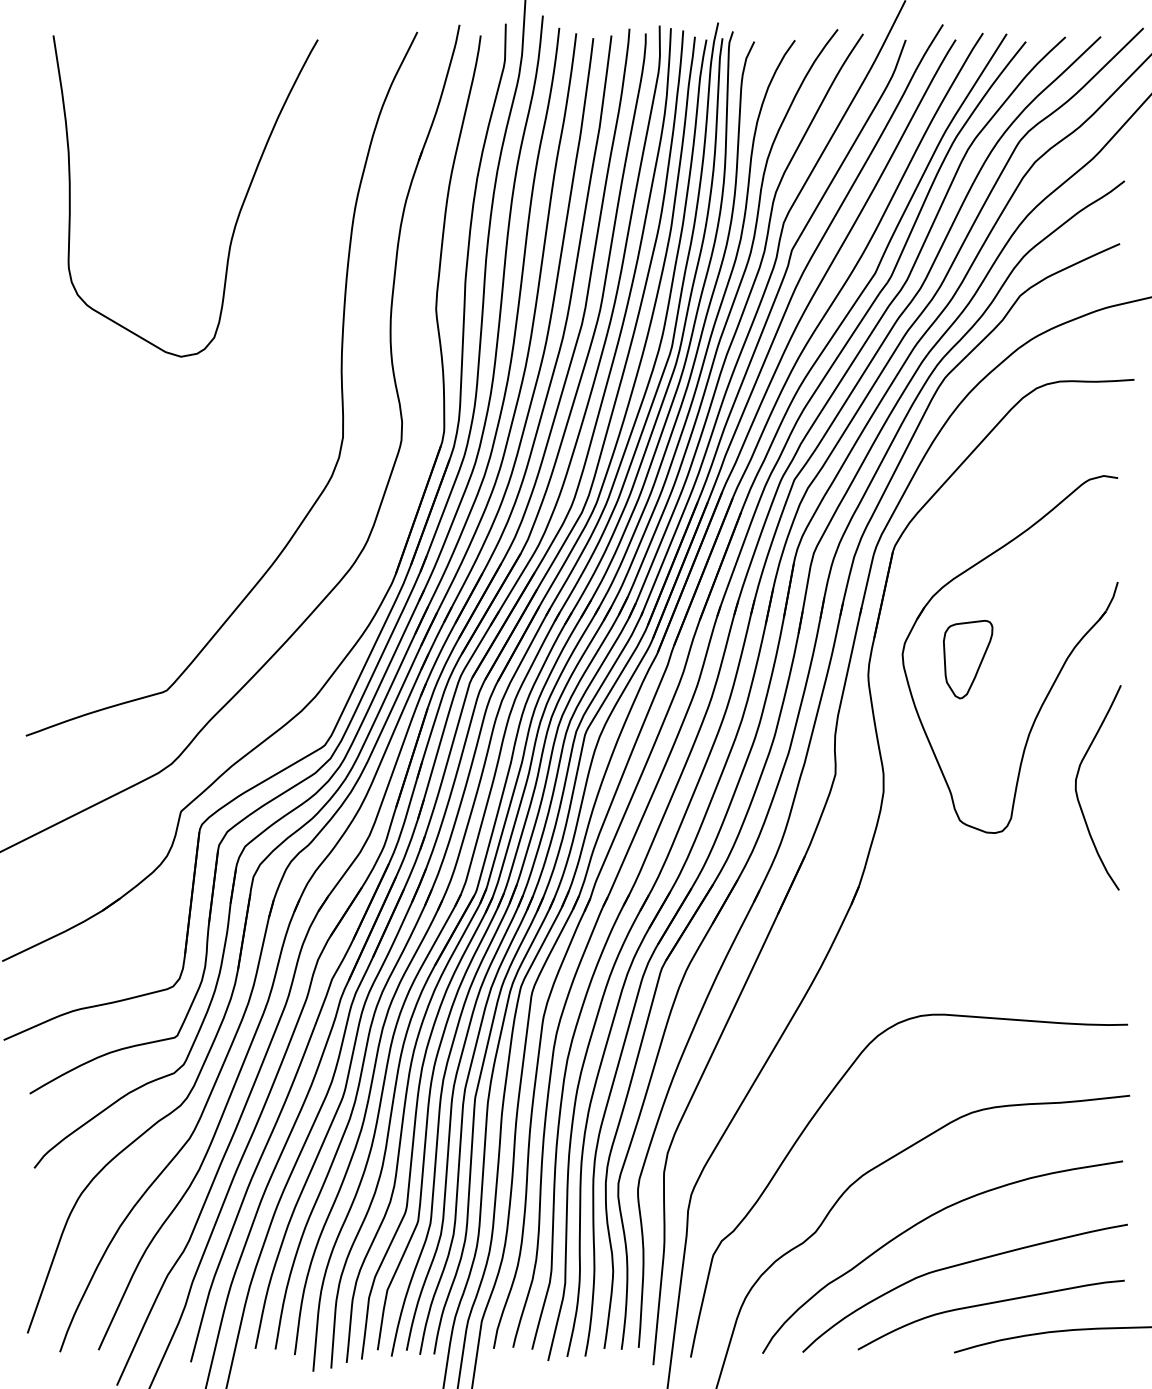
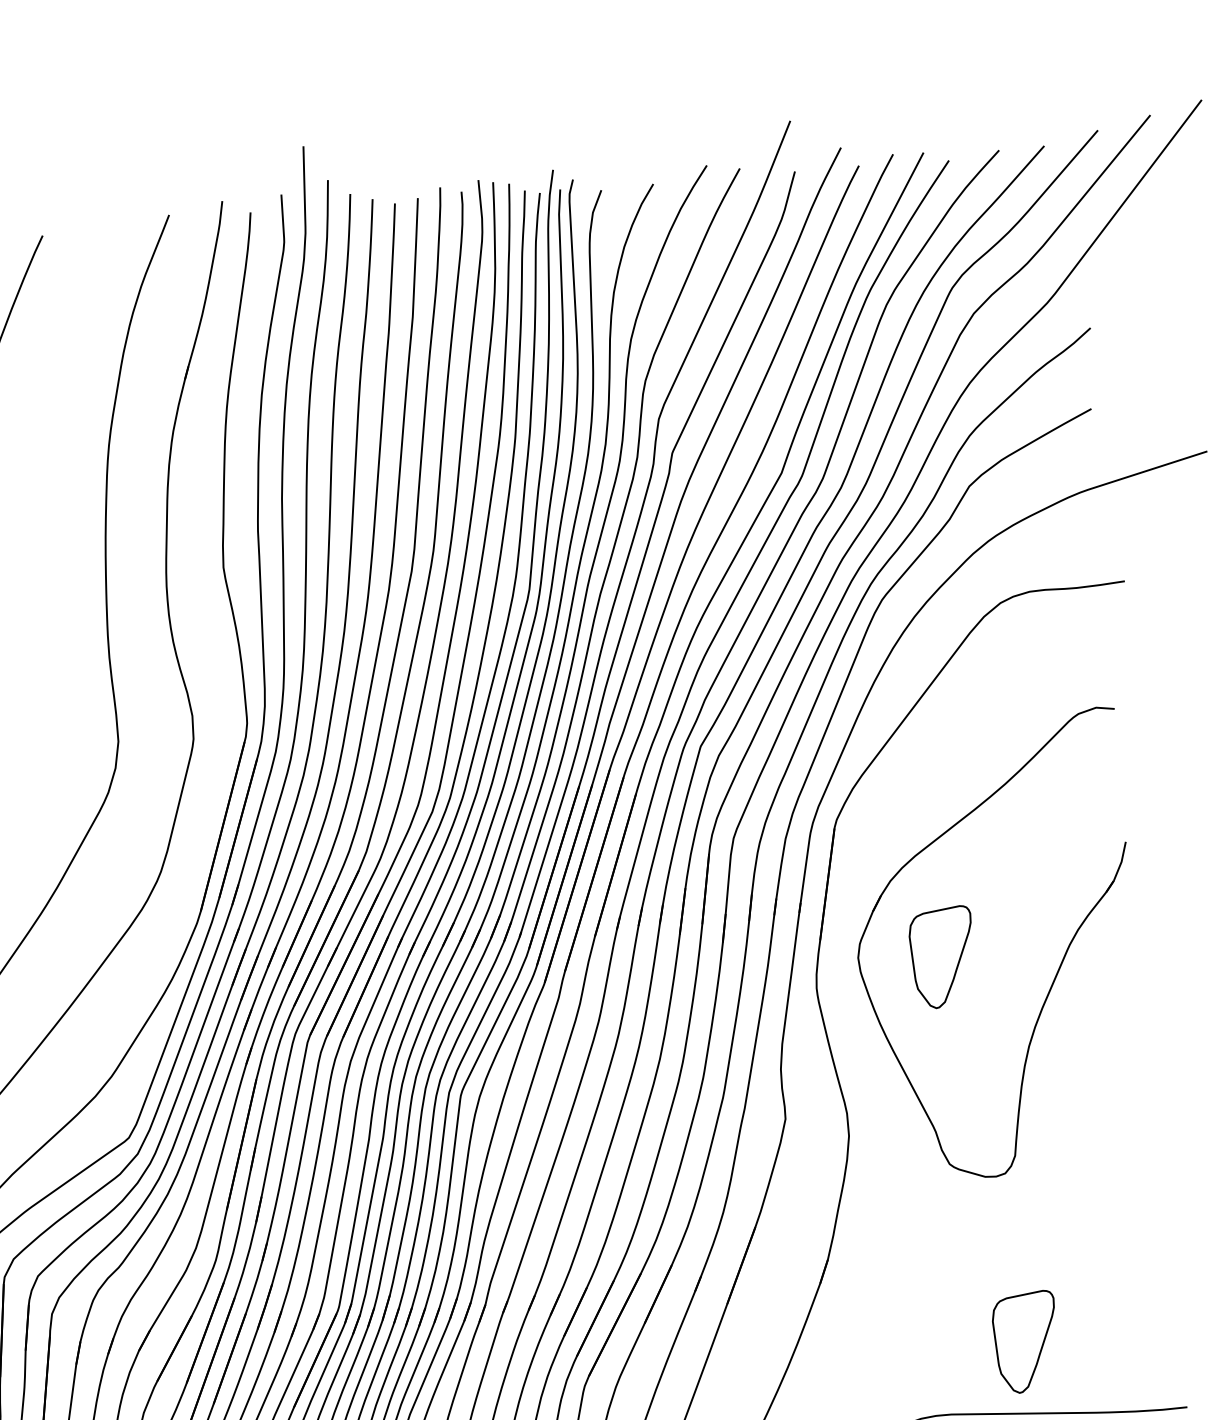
curve: (1077, 791) -> (1097, 1114), removed
part: (1007, 963) -> (1026, 1342), added

